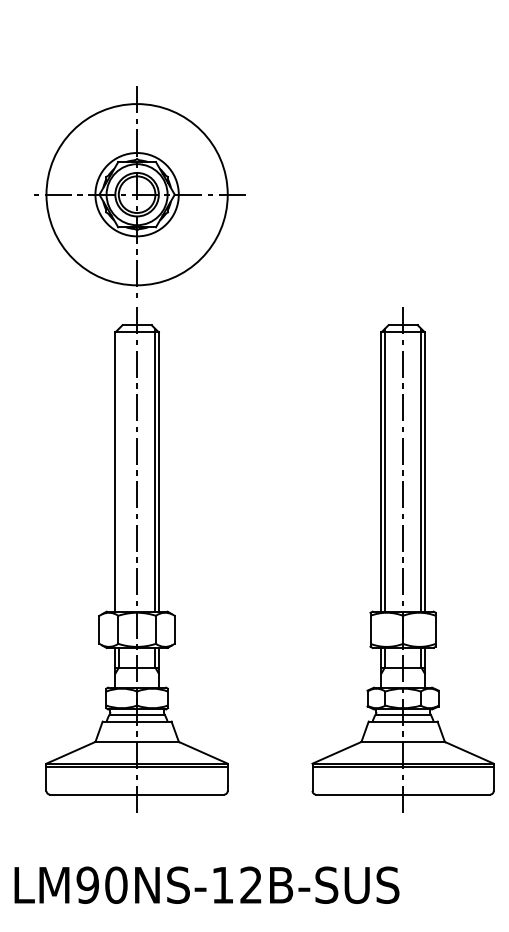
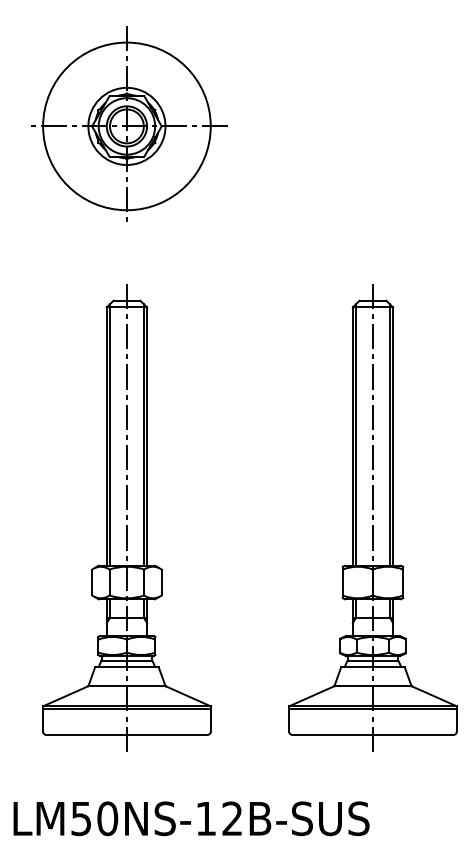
part: (139, 191) -> (129, 123), moved
line: (118, 469) -> (109, 434), added
text: (87, 884) -> (81, 818), LM90NS-12B-SUS -> LM50NS-12B-SUS

